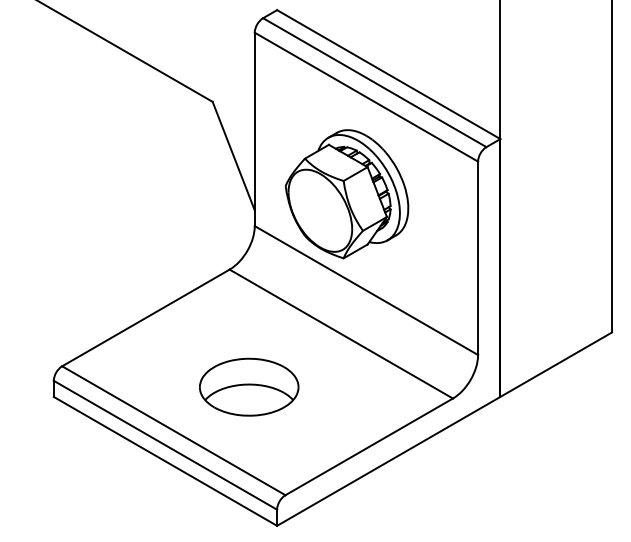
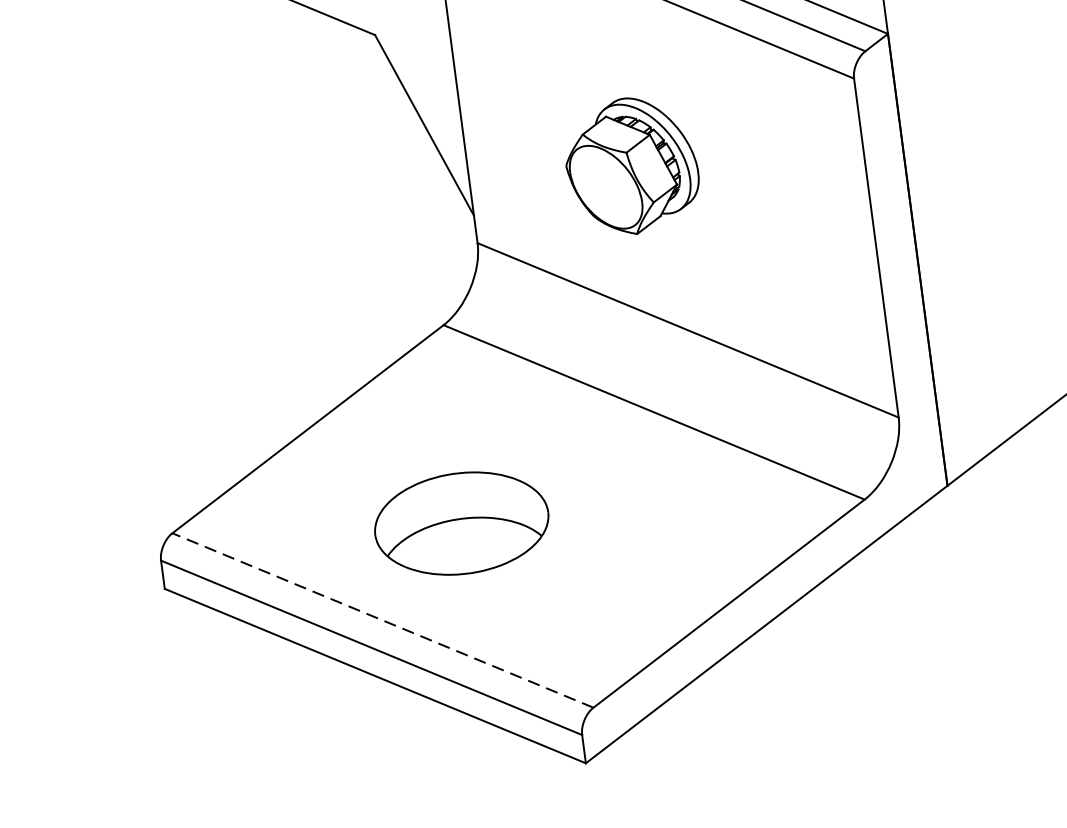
part: (346, 194) -> (631, 166), size x0.6
part: (249, 386) -> (462, 522), moved
line: (173, 430) -> (382, 620), solid -> dashed

